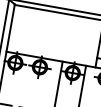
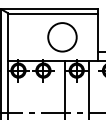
circle: (64, 38) -> (62, 37), added

